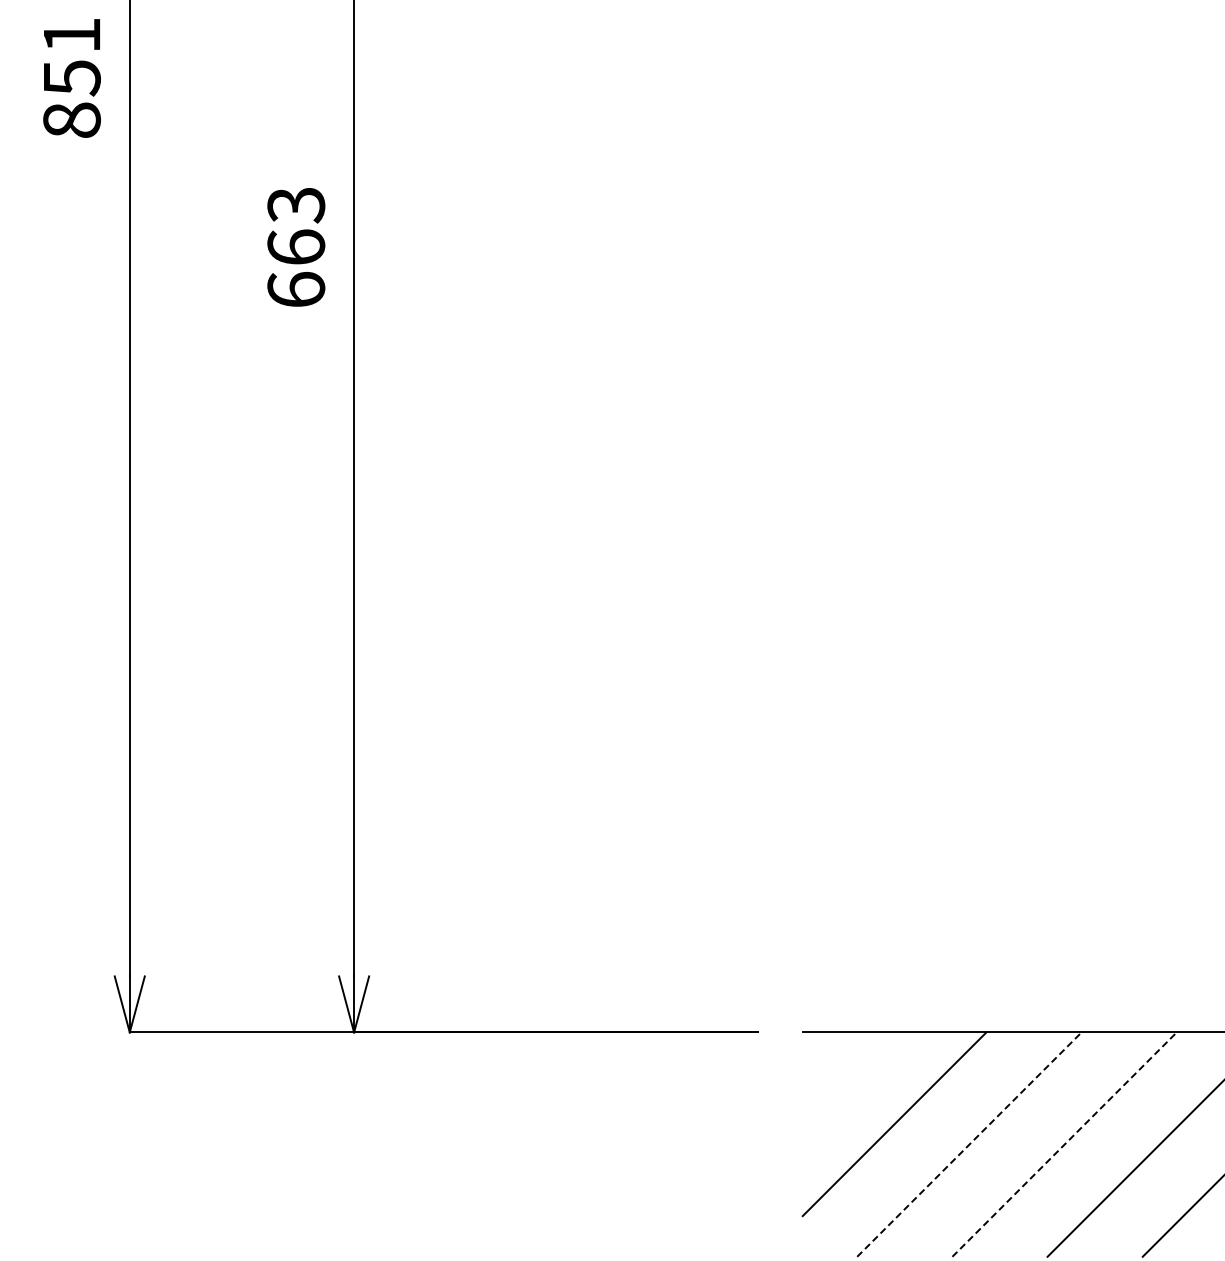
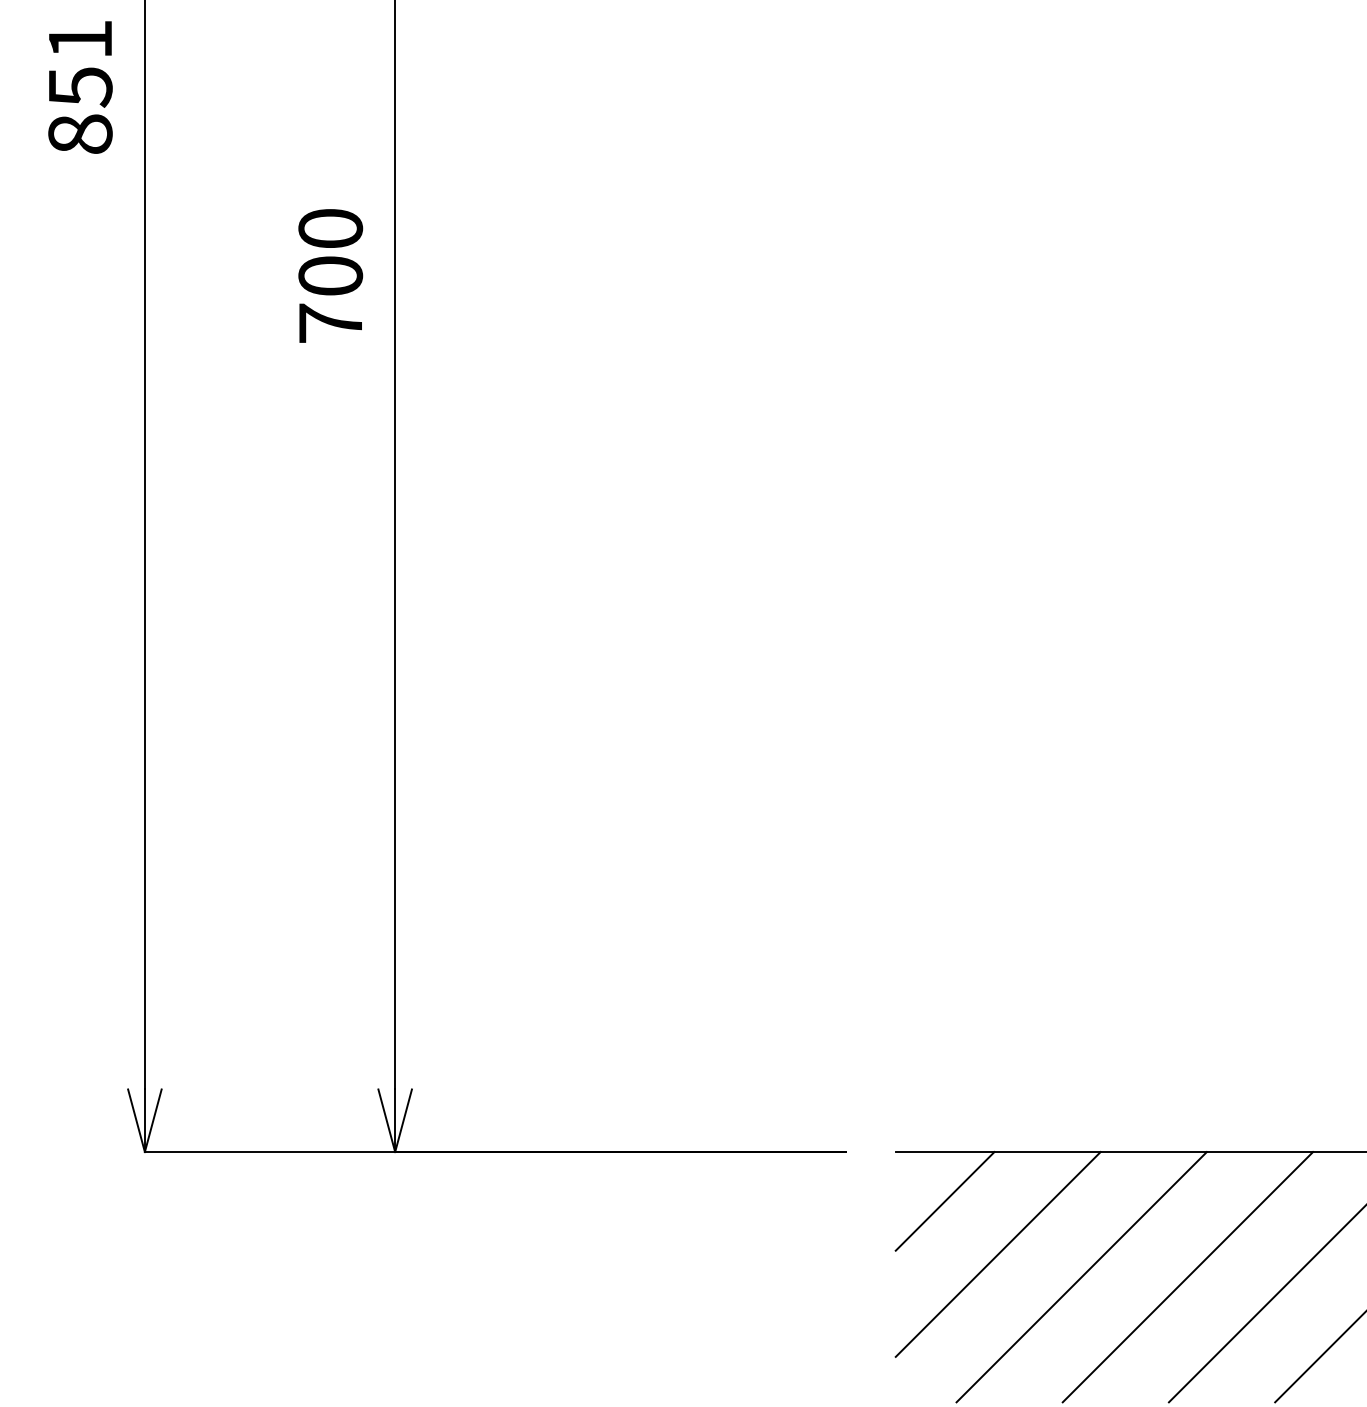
text: (296, 247) -> (330, 276), 663 -> 700
line: (846, 1076) -> (944, 1201), added
line: (969, 1144) -> (1081, 1277), dashed -> solid
line: (1064, 1144) -> (1187, 1277), dashed -> solid

